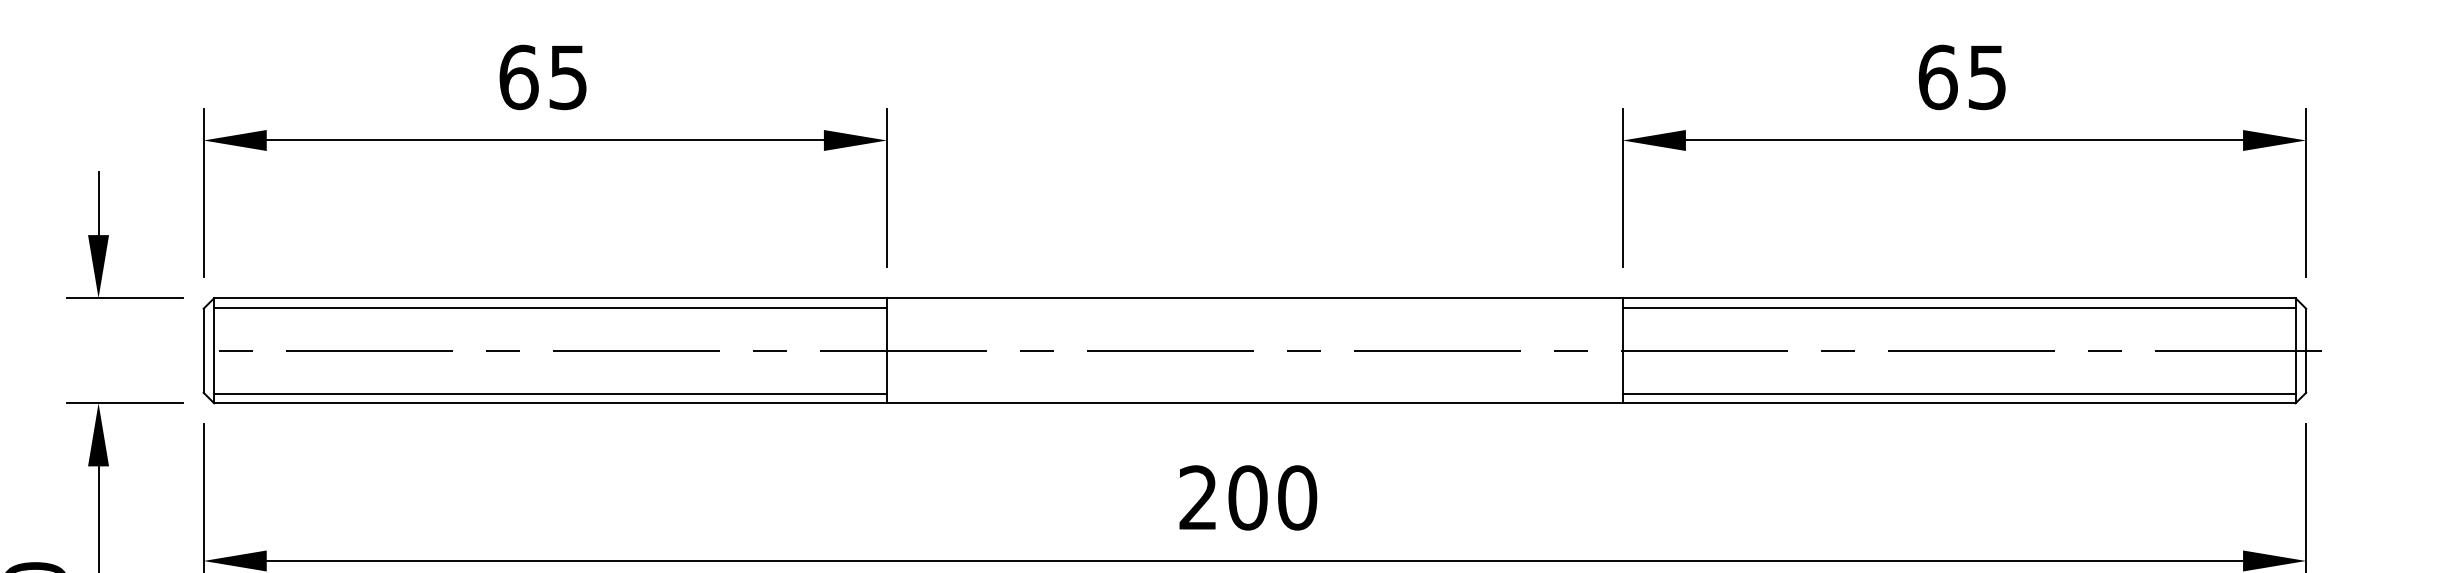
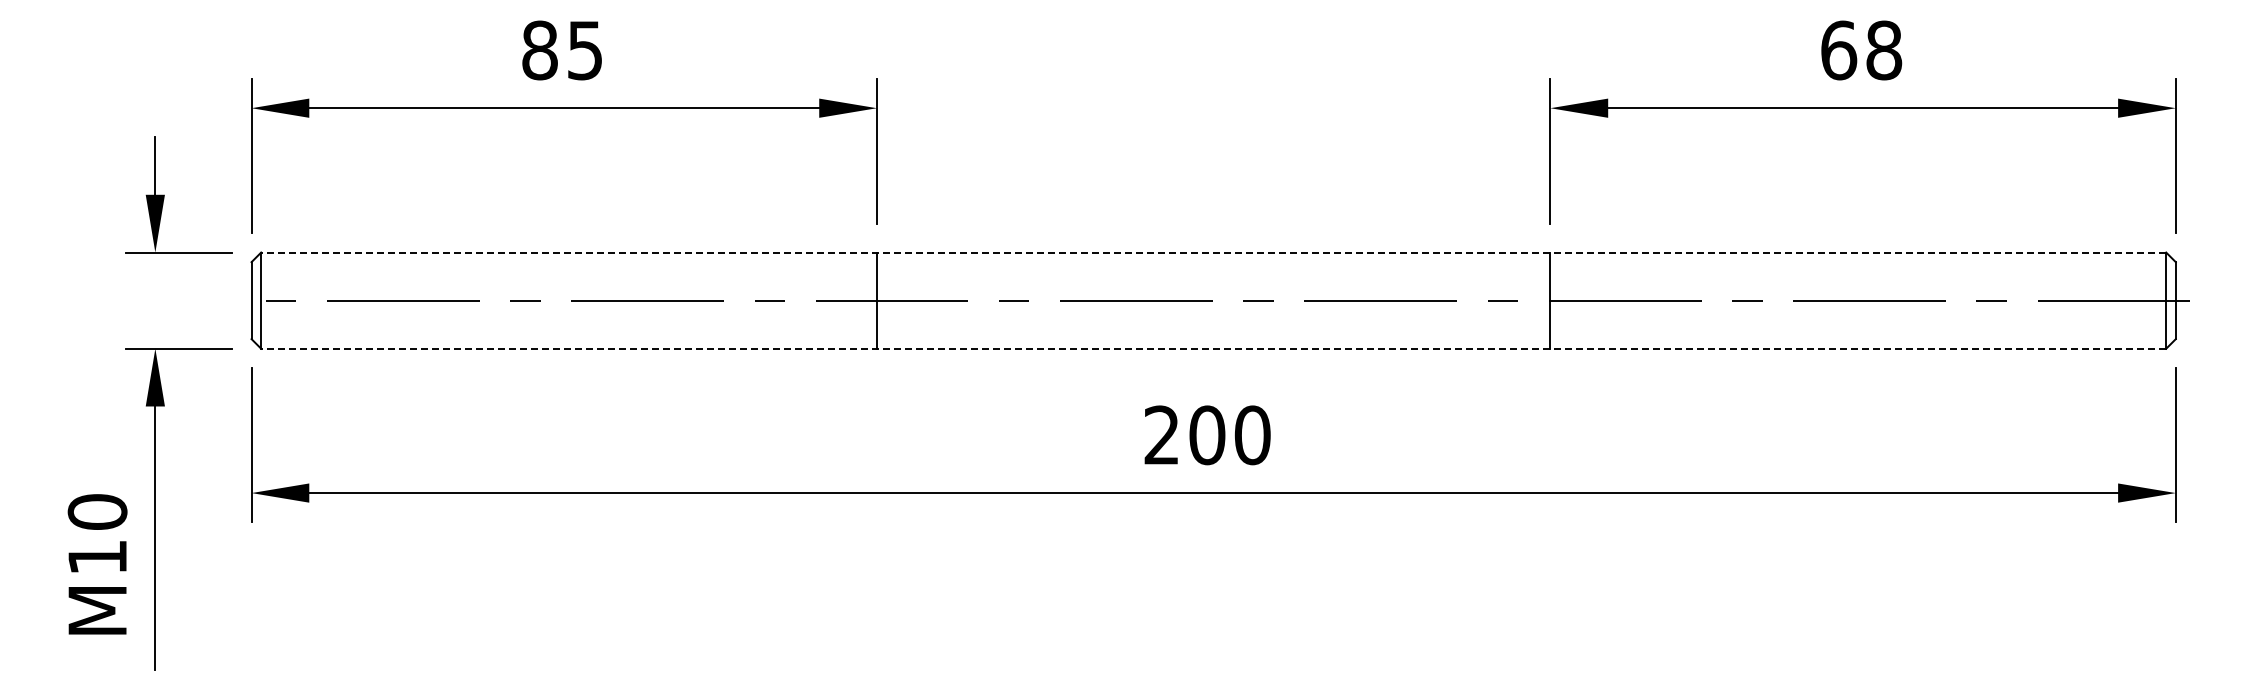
text: (519, 77) -> (540, 50), 65 -> 85
text: (1987, 77) -> (1884, 50), 65 -> 68
line: (1254, 298) -> (1213, 252), solid -> dashed
line: (549, 307) -> (568, 261), removed
line: (1959, 307) -> (1858, 261), removed
line: (549, 394) -> (568, 340), removed
line: (1959, 394) -> (1858, 340), removed
line: (1254, 403) -> (1213, 348), solid -> dashed

